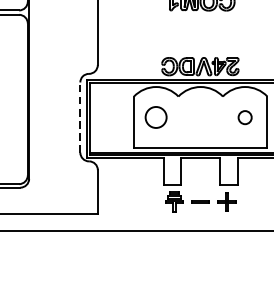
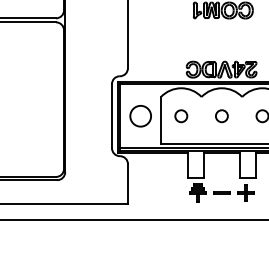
line: (79, 116) -> (111, 115), dashed -> solid
circle: (111, 117) -> (140, 116), added
circle: (156, 117) -> (181, 116), size x0.62
circle: (200, 117) -> (221, 116), added

